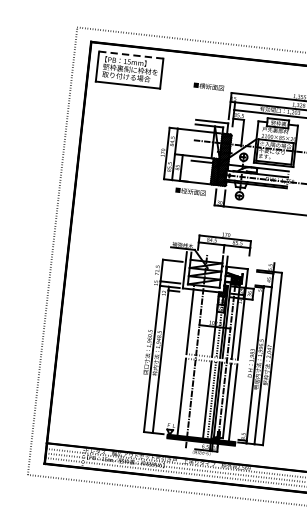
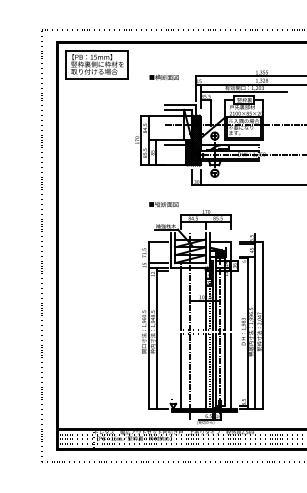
line: (131, 55) -> (97, 50), dashed -> solid
text: (208, 86) -> (163, 77), moved
text: (190, 191) -> (163, 204), moved

